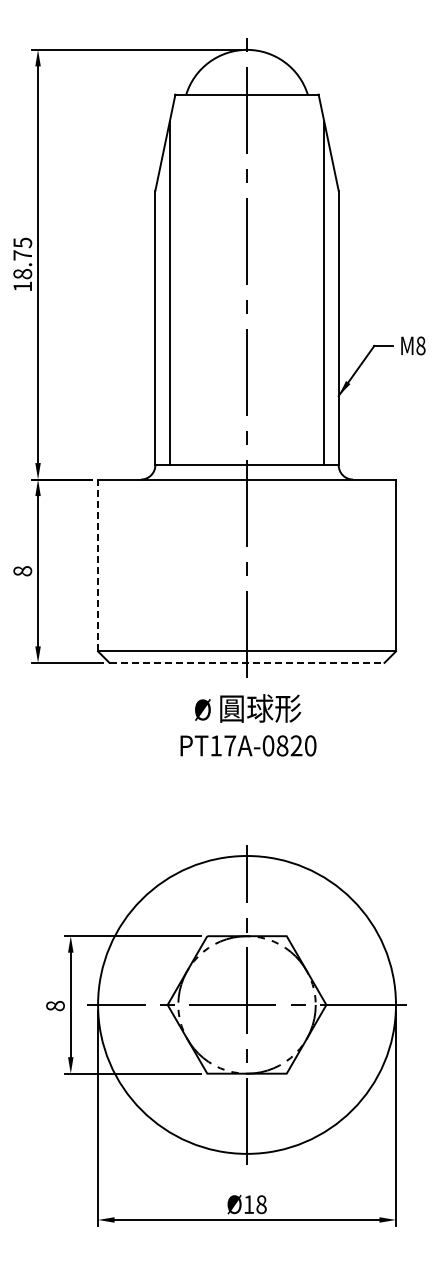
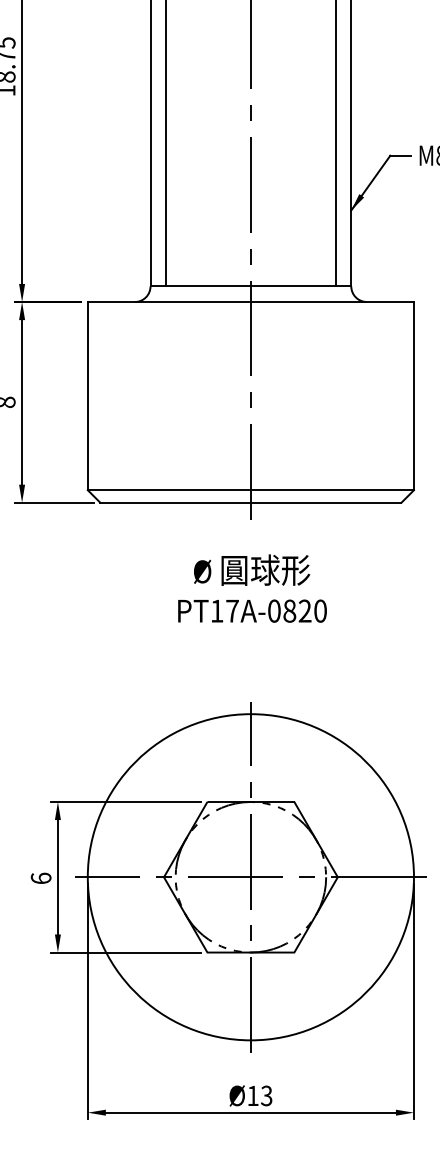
line: (98, 565) -> (88, 396), dashed -> solid
line: (247, 662) -> (251, 502), dashed -> solid
text: (248, 725) -> (252, 588), moved
text: (55, 1005) -> (41, 877), 8 -> 6
text: (261, 1204) -> (266, 1095), Ø18 -> Ø13

